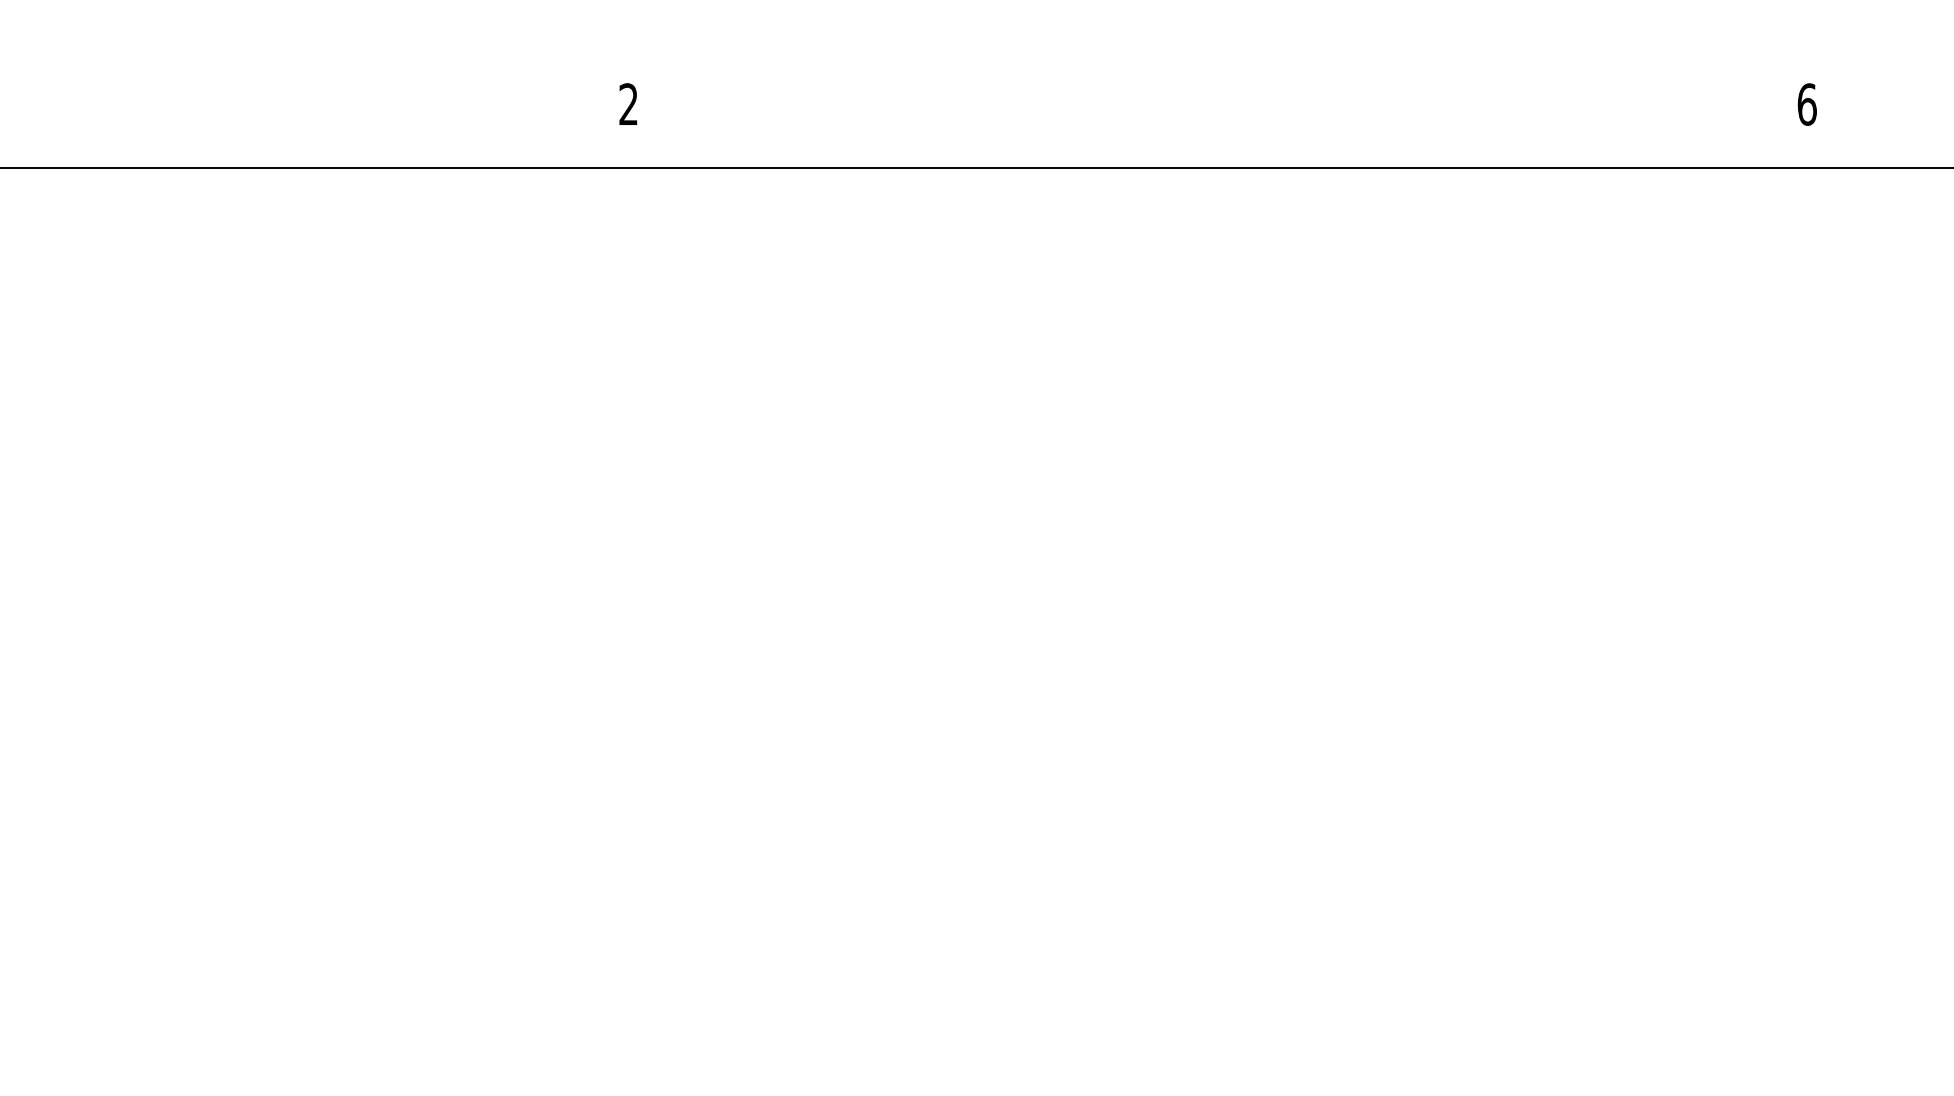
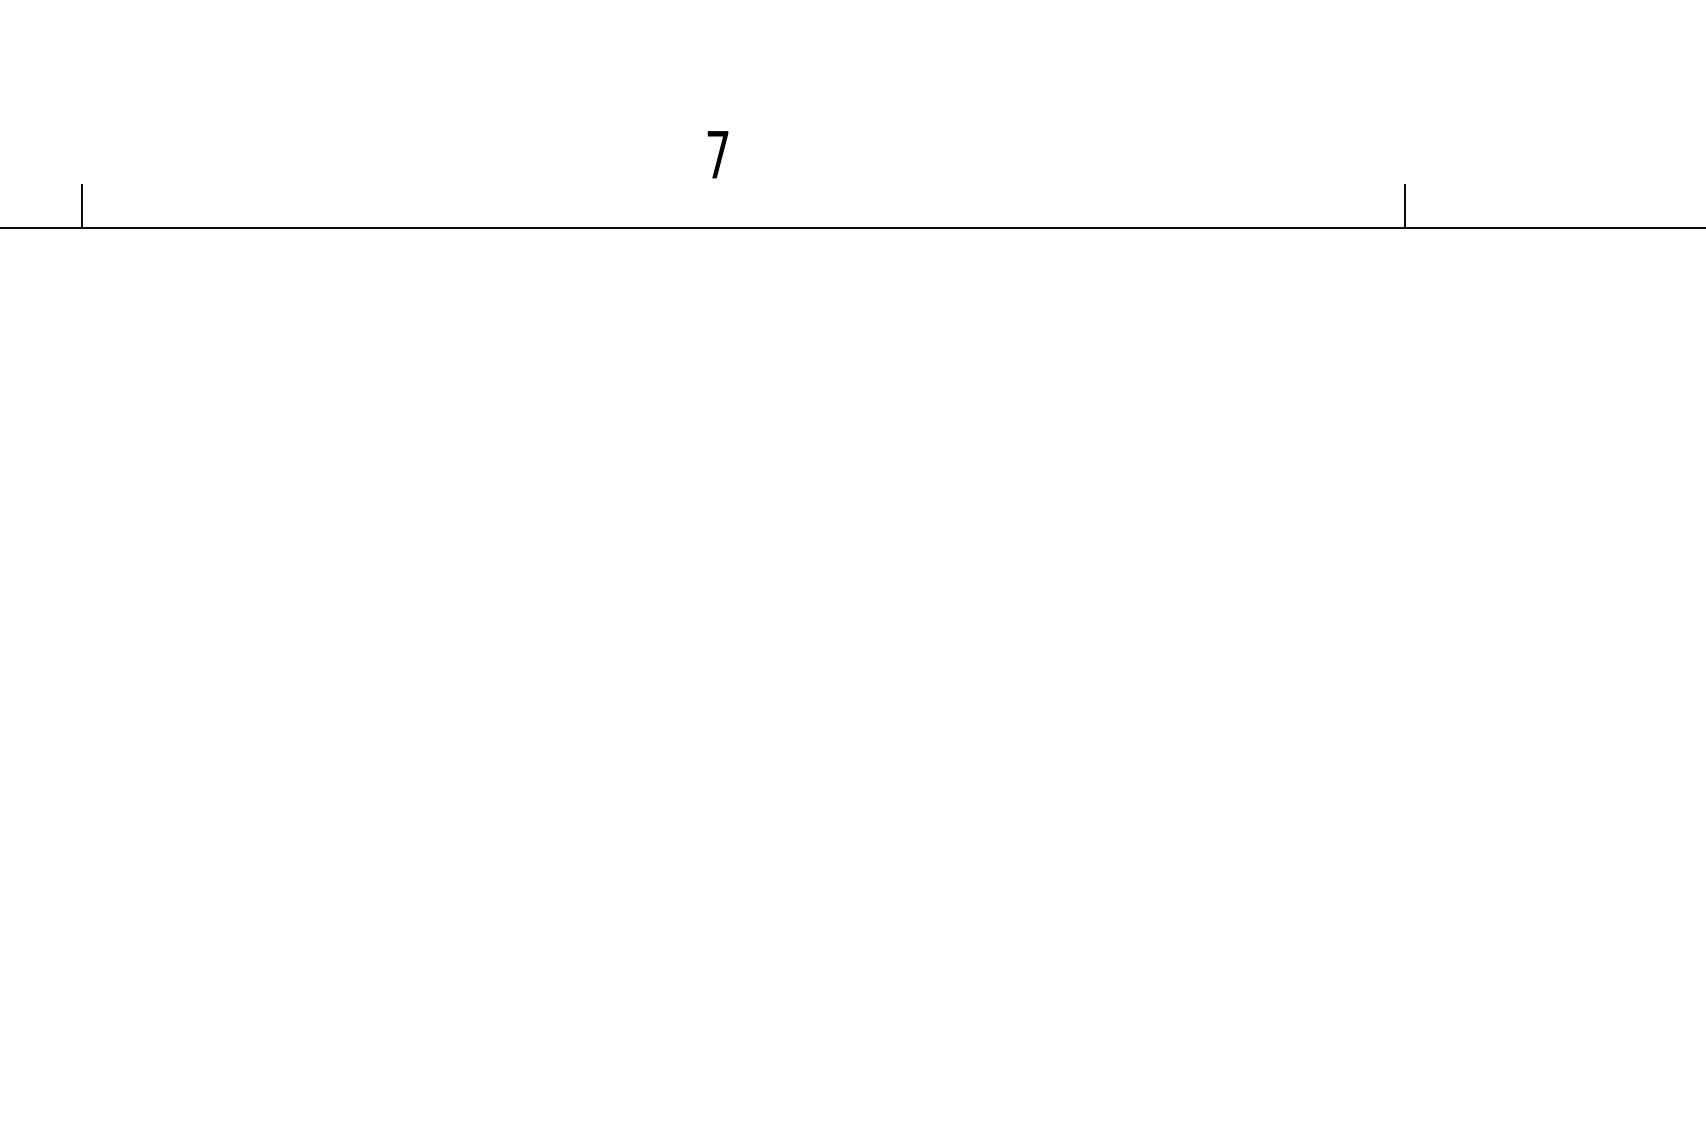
text: (628, 103) -> (717, 153), 2 -> 7
line: (73, 149) -> (81, 206), added
line: (1227, 149) -> (1404, 206), added

